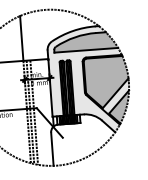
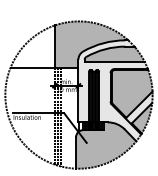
fill: (60, 33) -> (91, 44), added
fill: (83, 138) -> (106, 145), added

